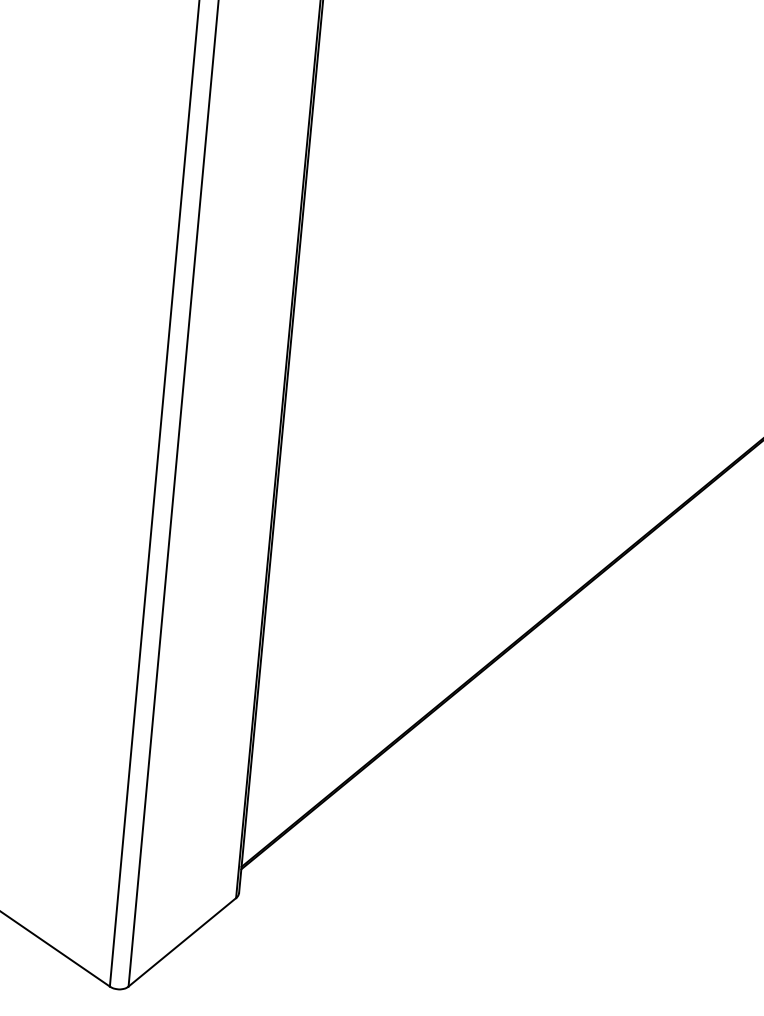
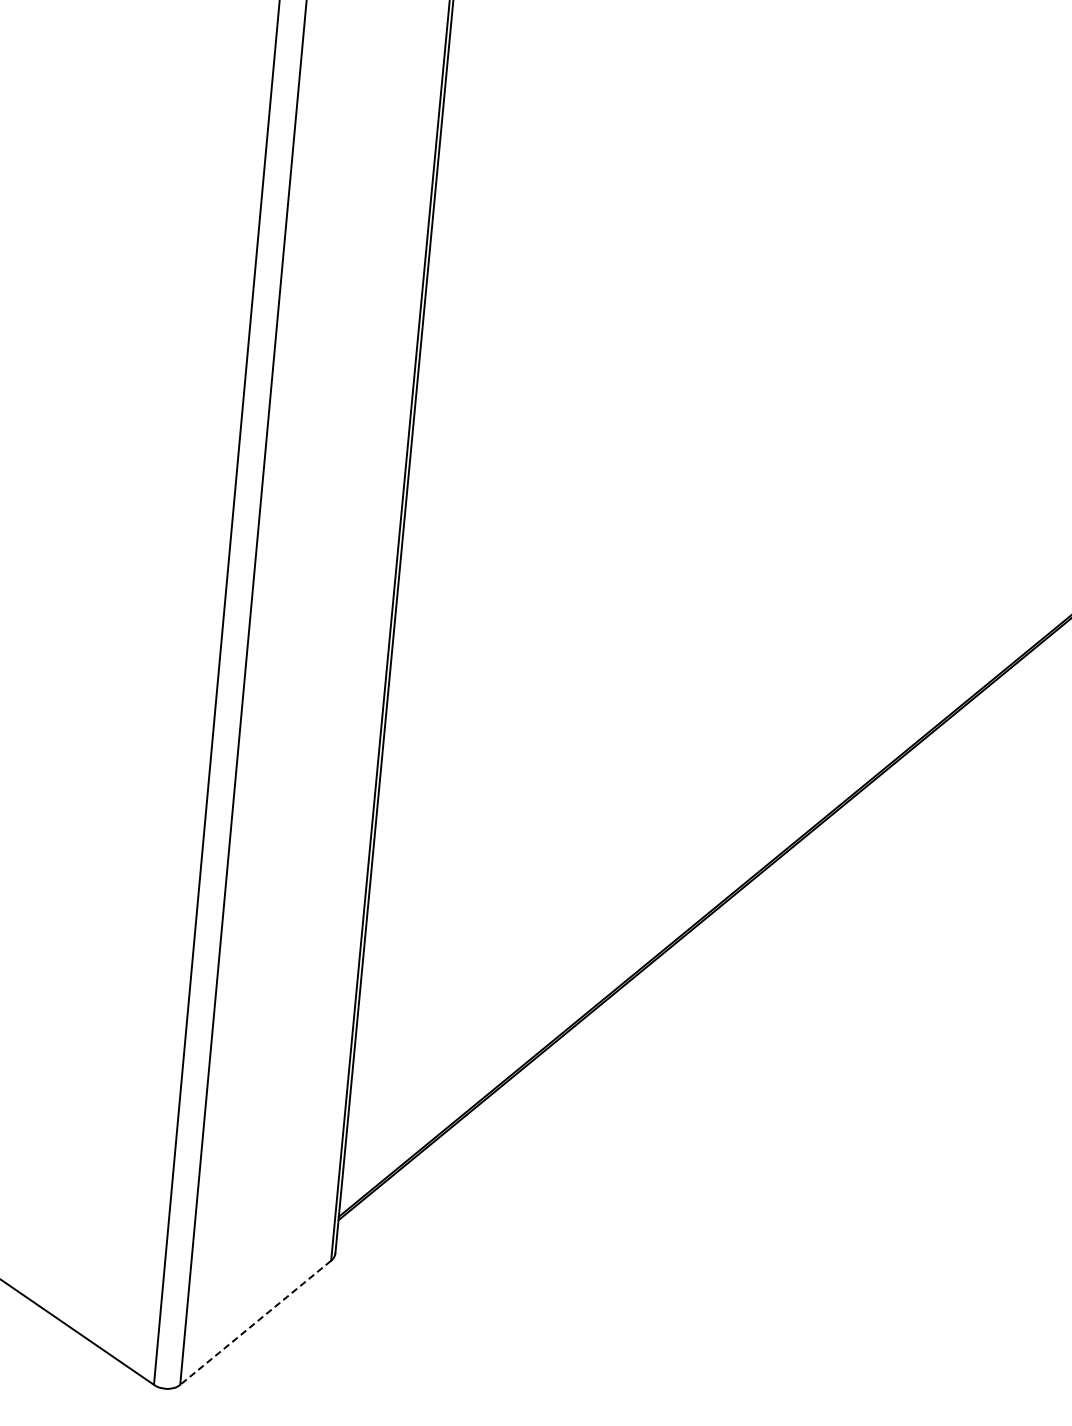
line: (182, 942) -> (255, 1322), solid -> dashed

